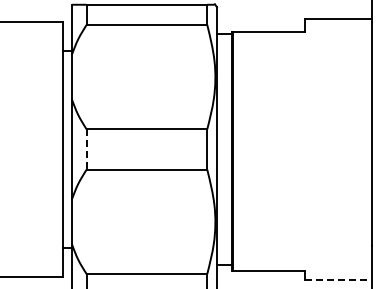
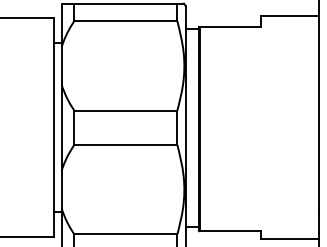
line: (86, 149) -> (74, 127), dashed -> solid
line: (338, 279) -> (289, 238), dashed -> solid

